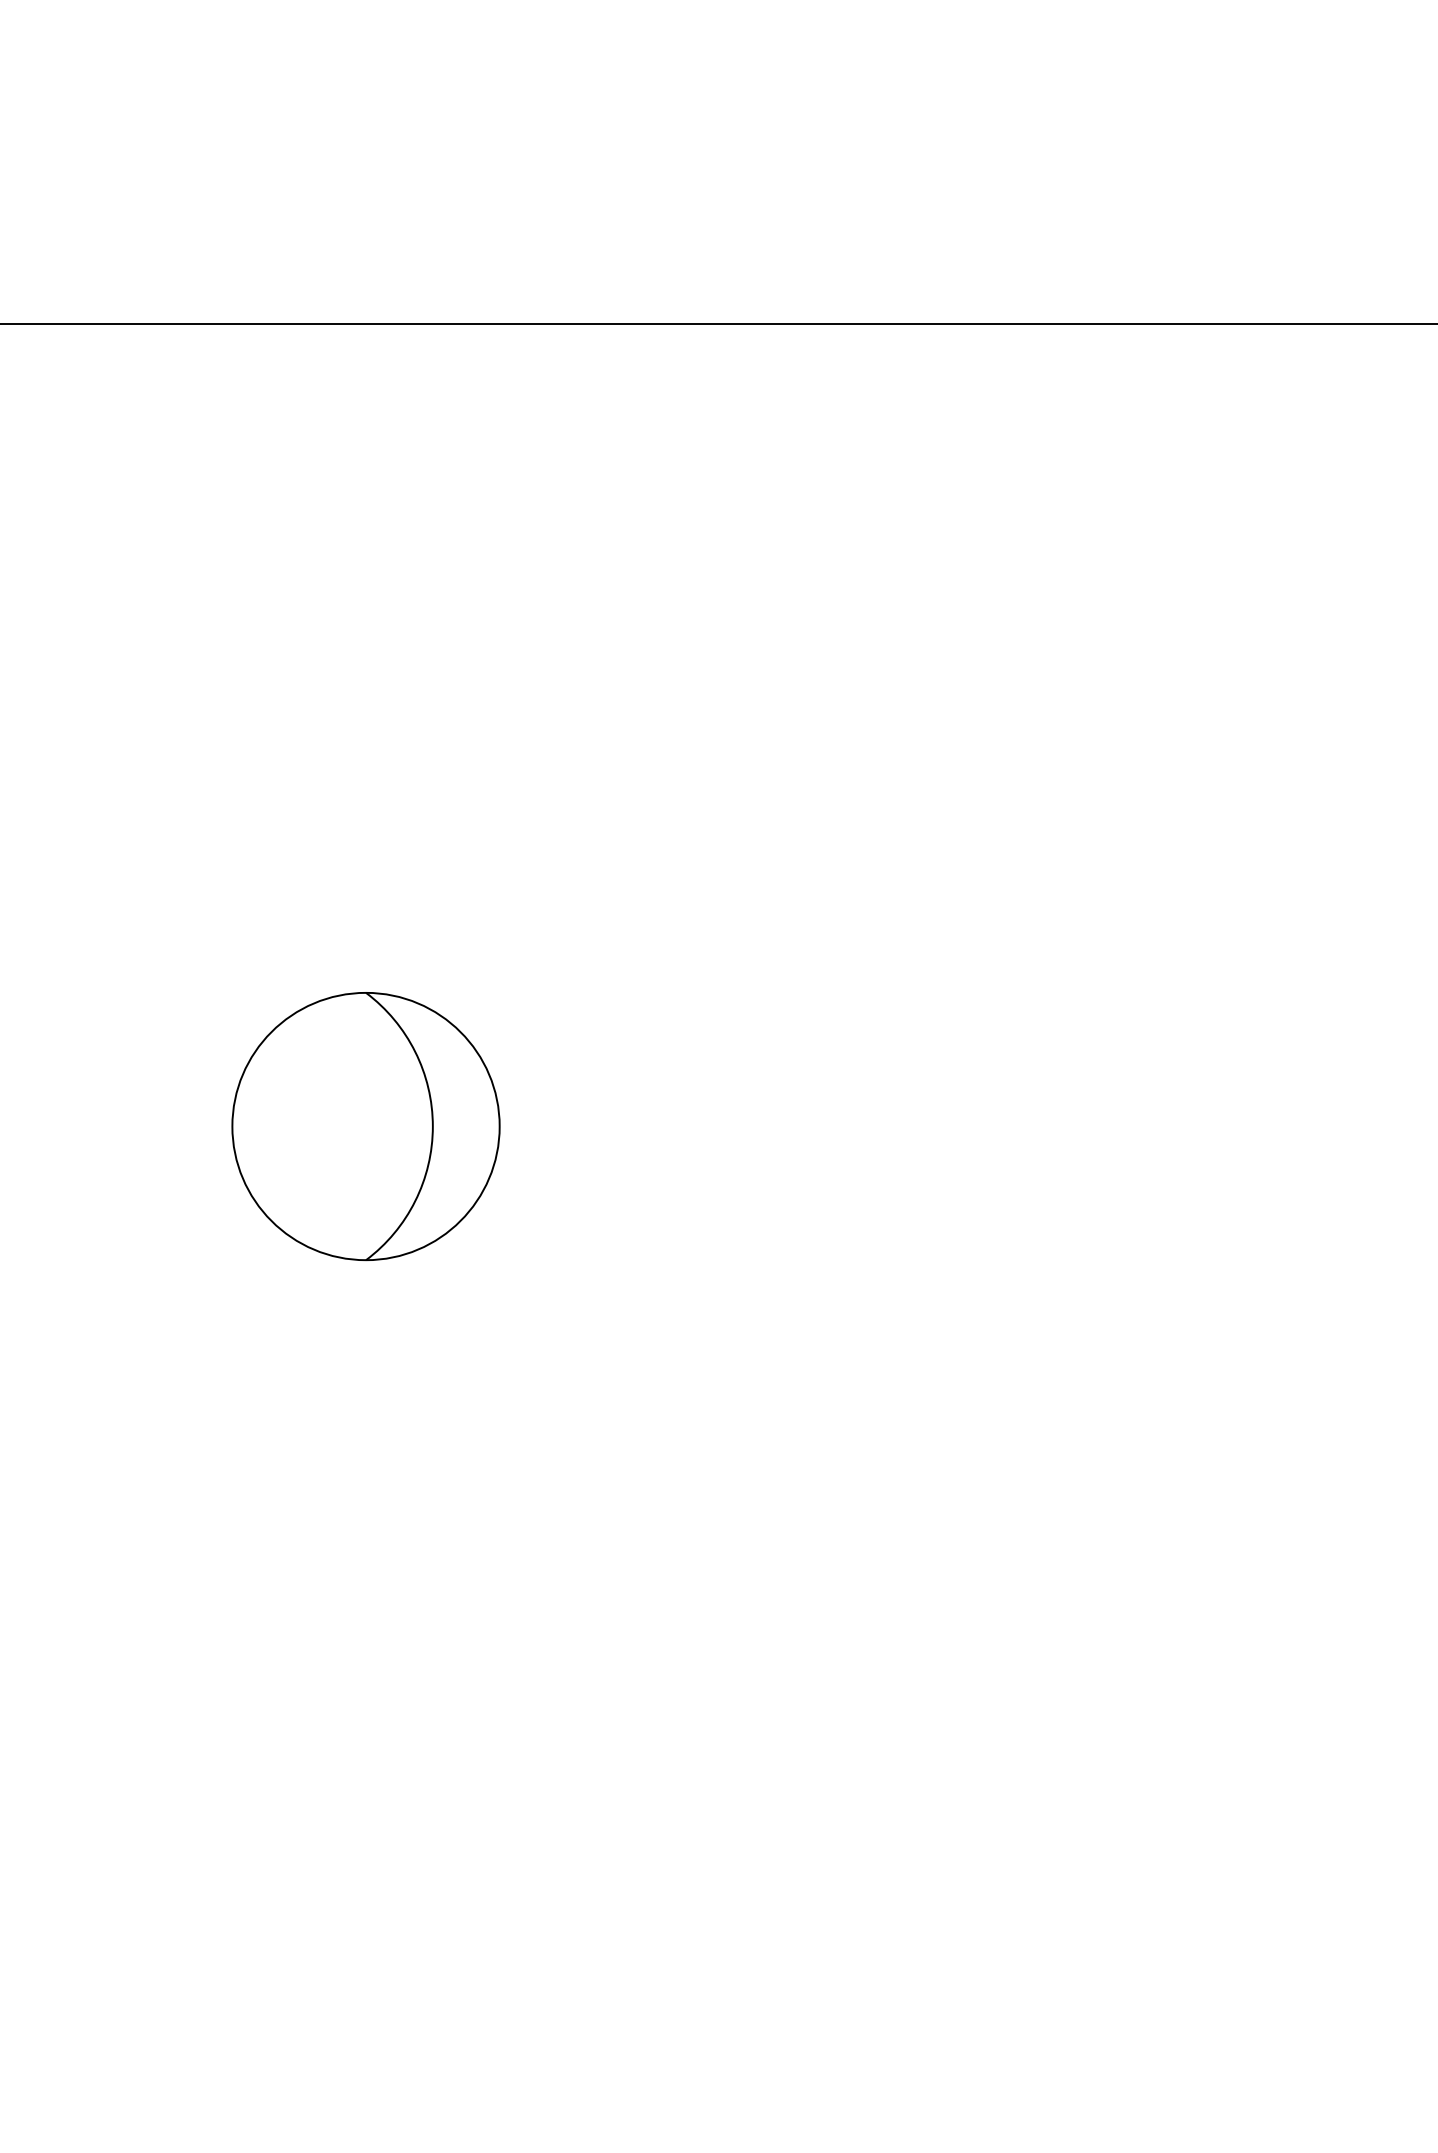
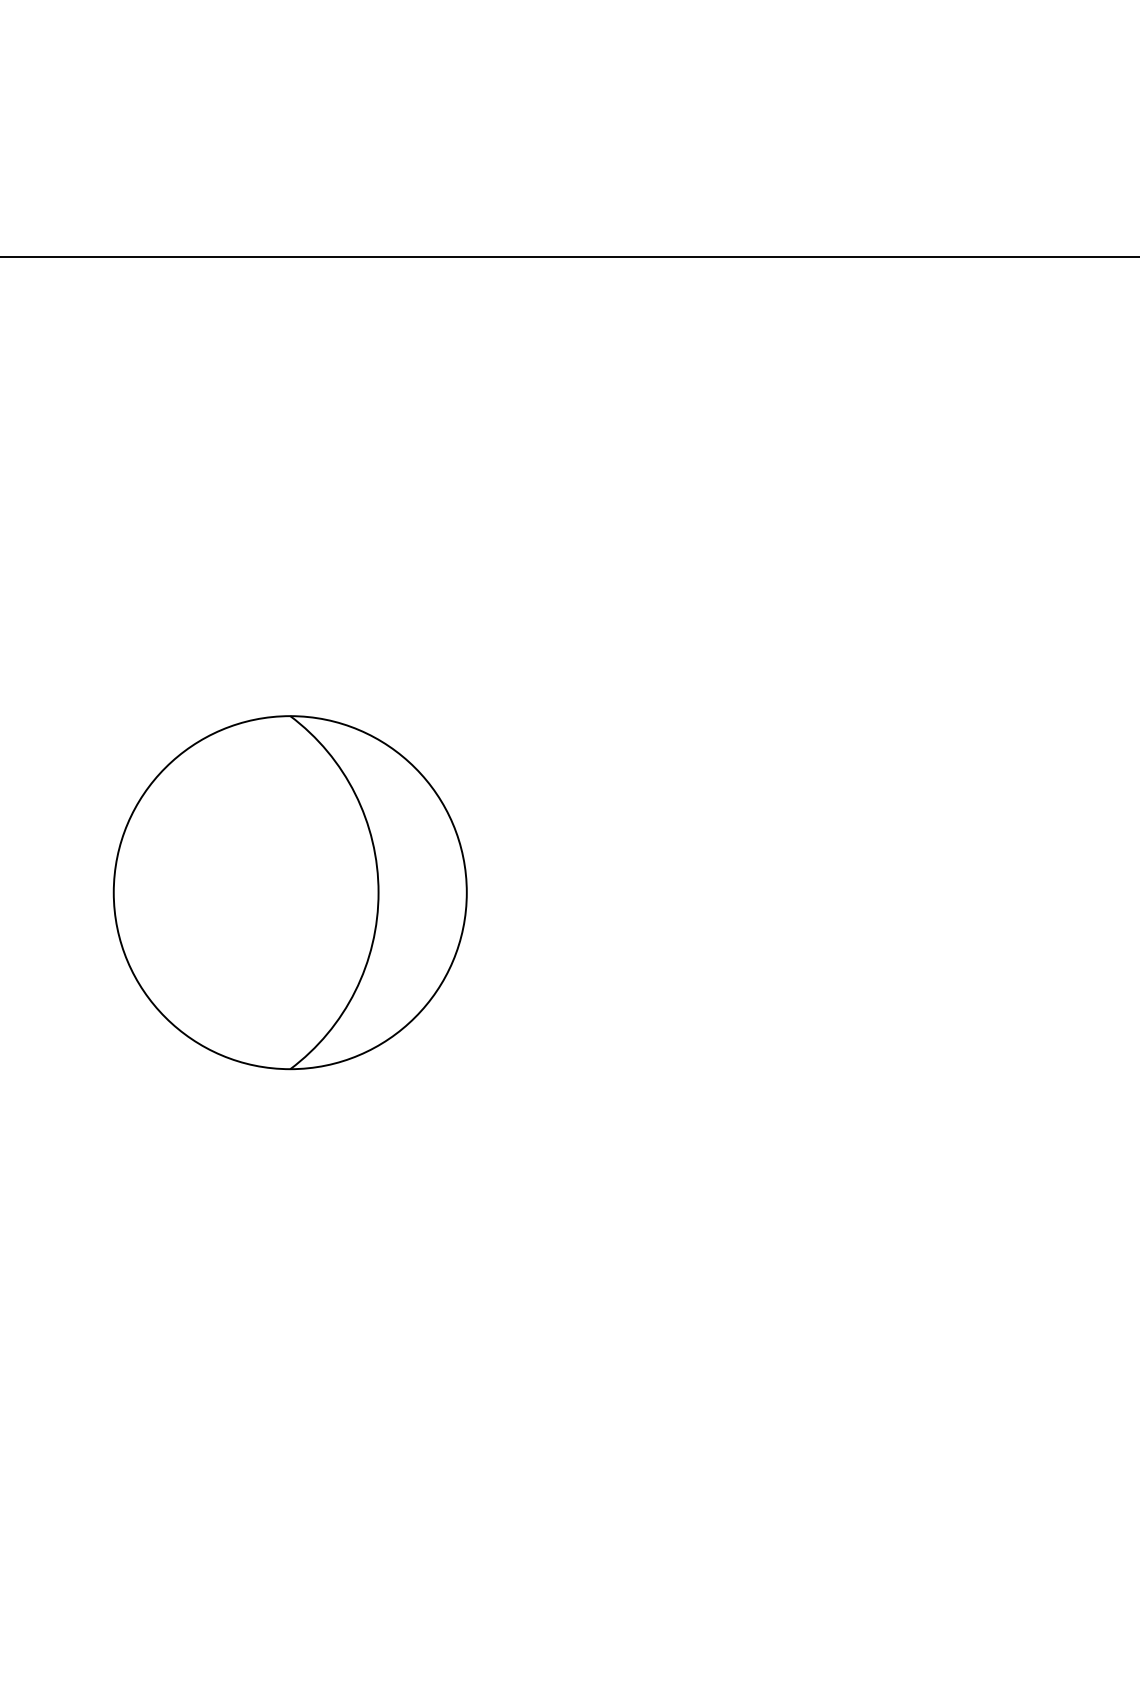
part: (365, 1126) -> (289, 892), size x1.67

